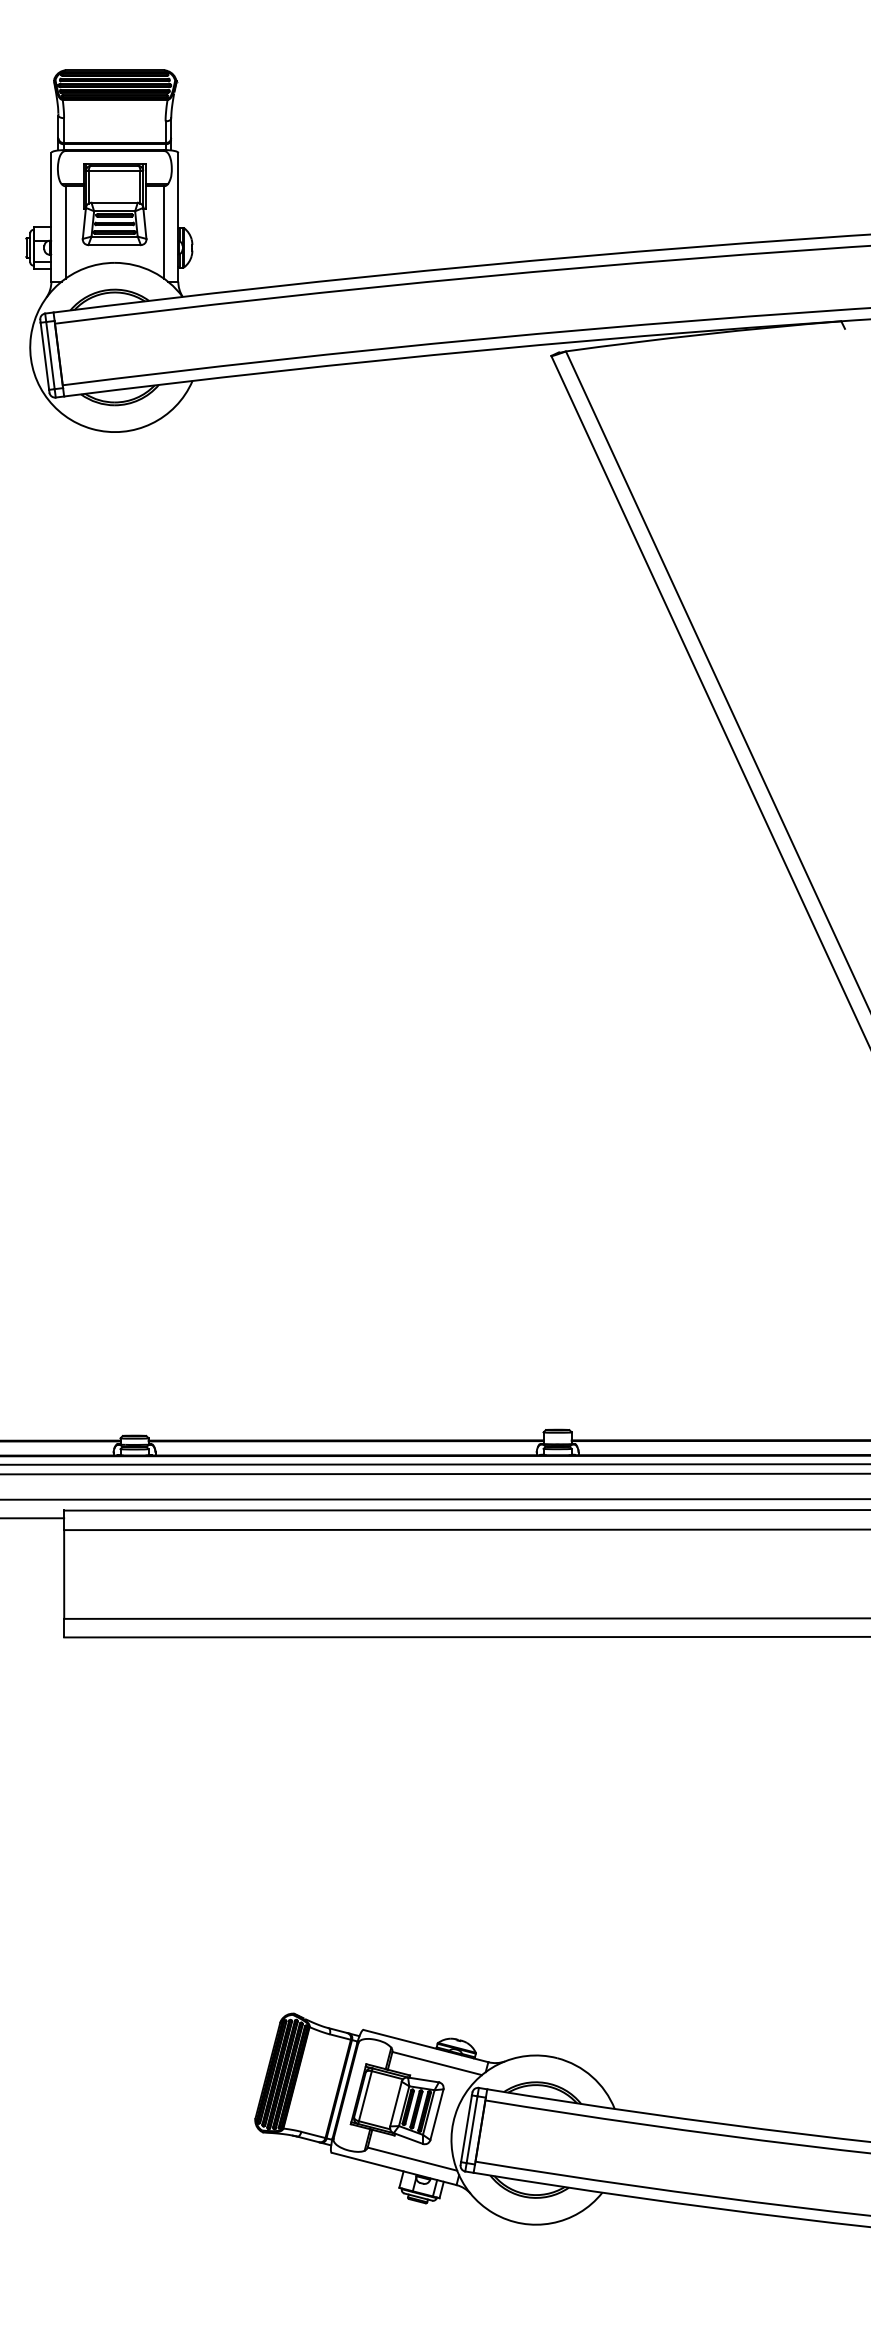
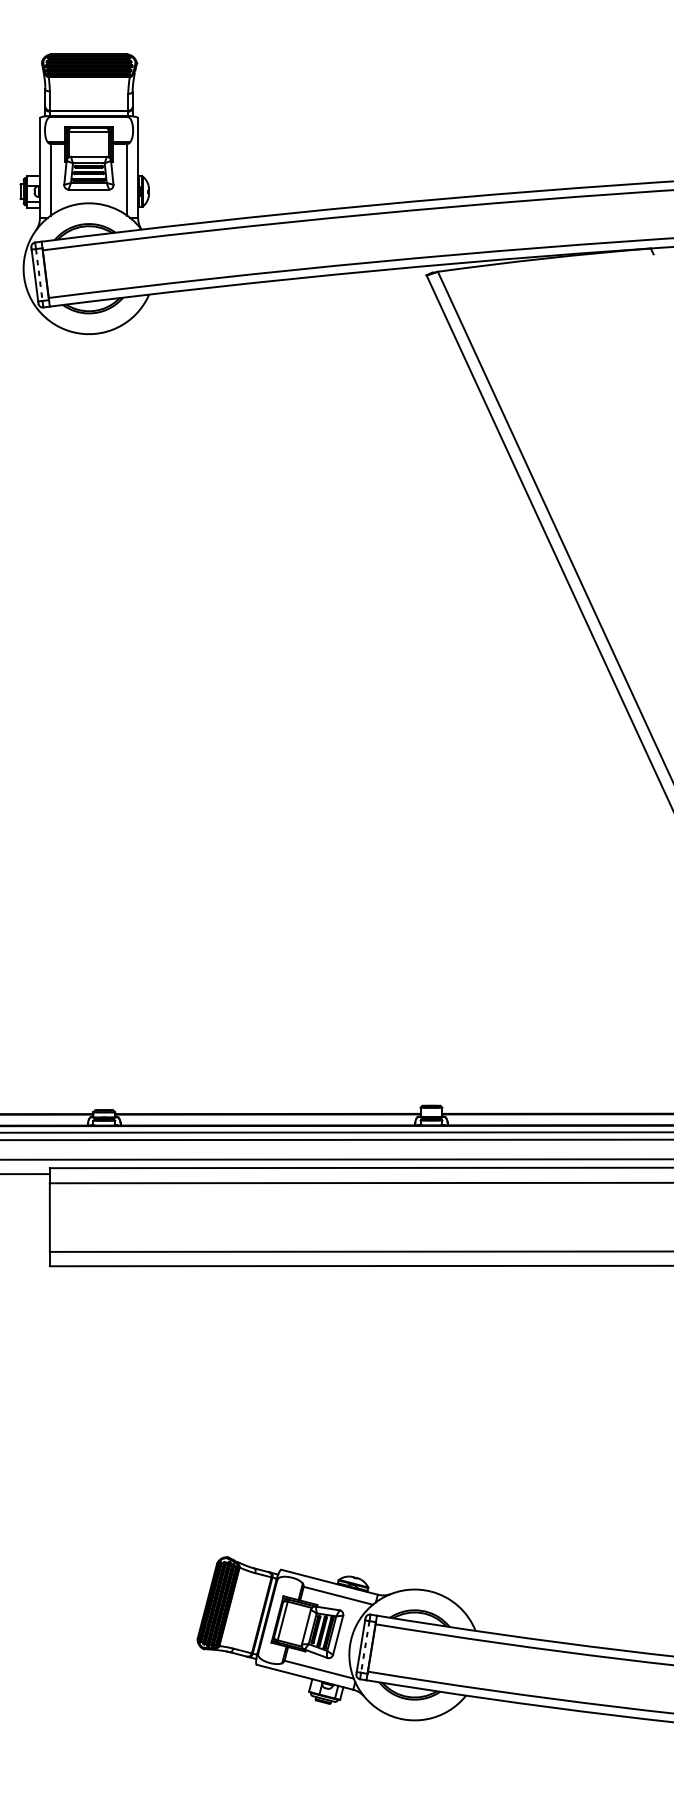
line: (50, 355) -> (39, 274), solid -> dashed
line: (472, 2129) -> (365, 1646), solid -> dashed

